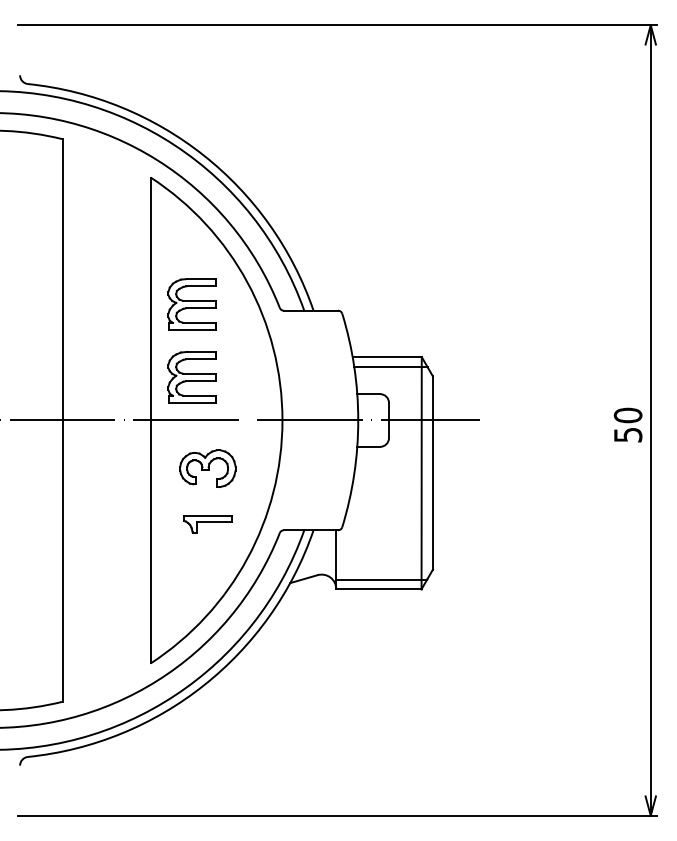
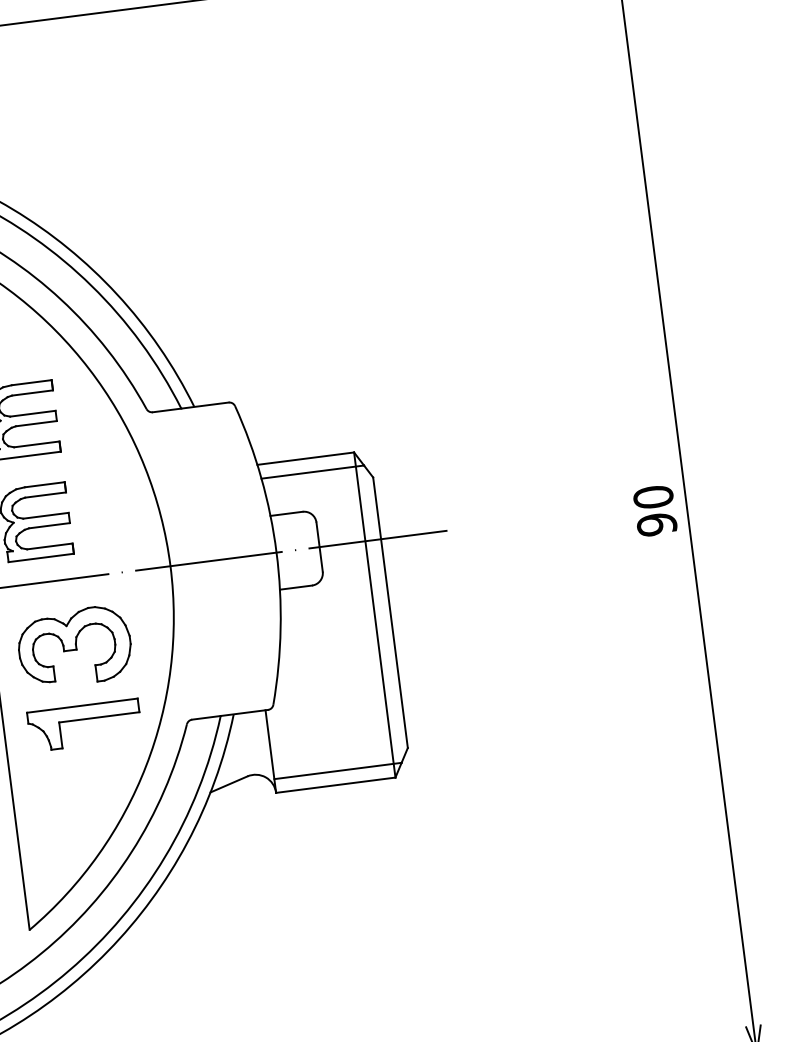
text: (627, 434) -> (655, 523), 50 -> 90
part: (207, 468) -> (74, 646), size x1.43
part: (207, 524) -> (84, 725), size x1.67

